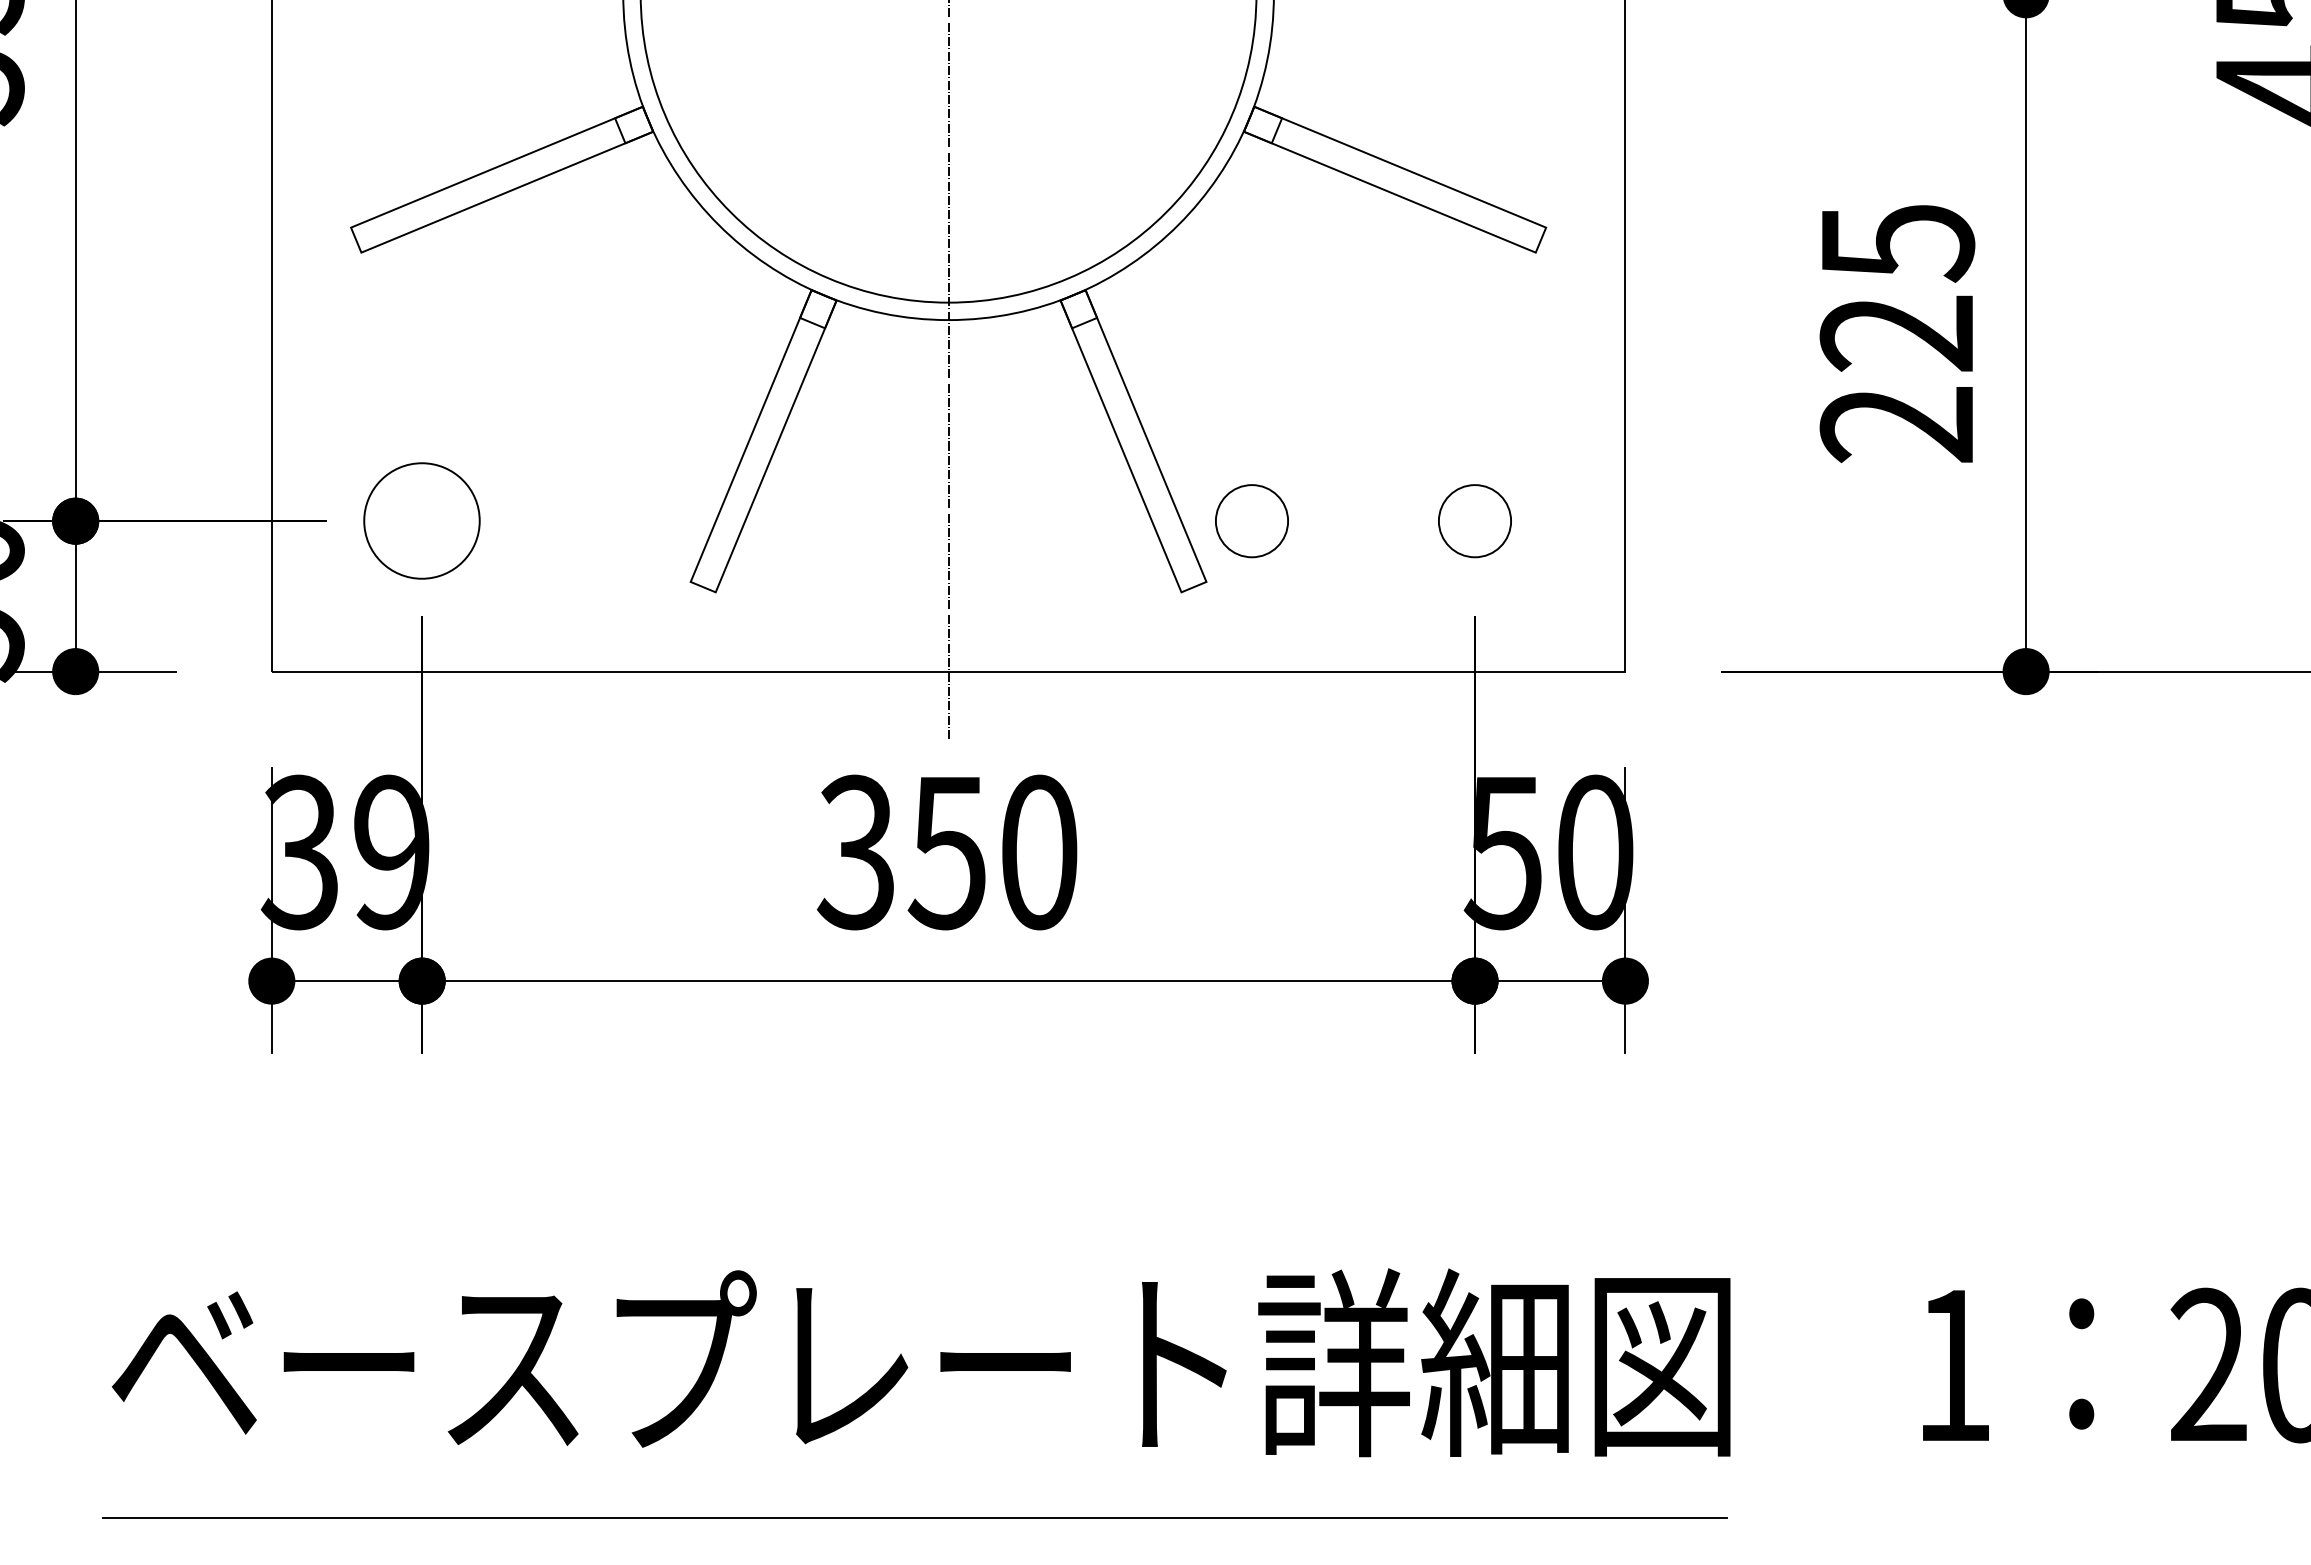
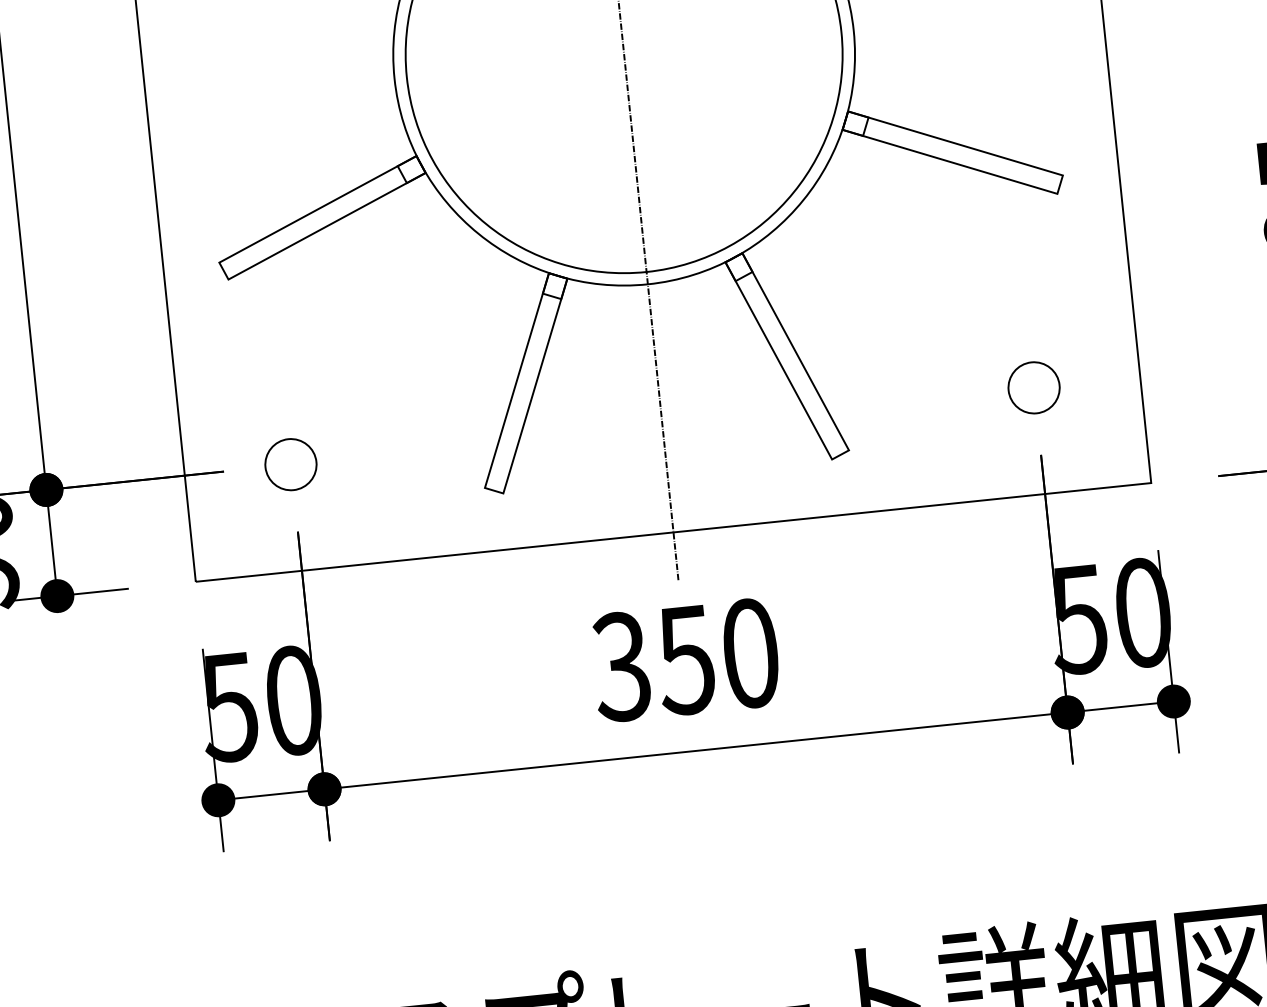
circle: (422, 521) -> (291, 464), size x0.62
circle: (1251, 521) -> (876, 404), removed
text: (344, 852) -> (260, 704), 39 -> 50

